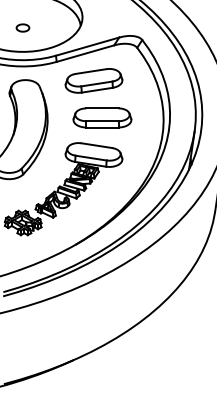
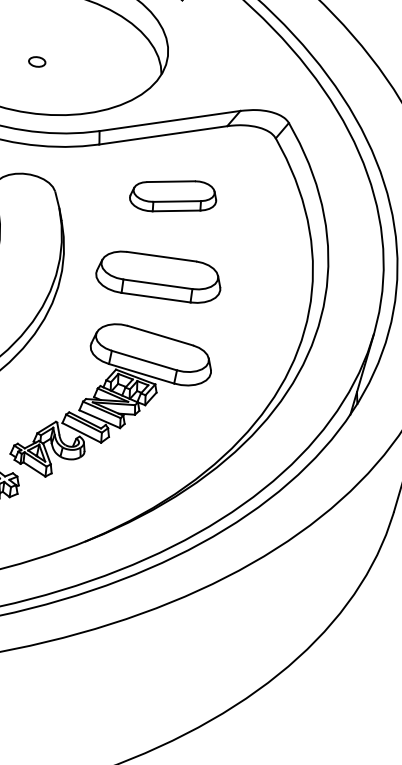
part: (22, 27) -> (36, 60), size x0.6
part: (93, 80) -> (172, 195), size x0.7
part: (102, 117) -> (159, 276), moved

